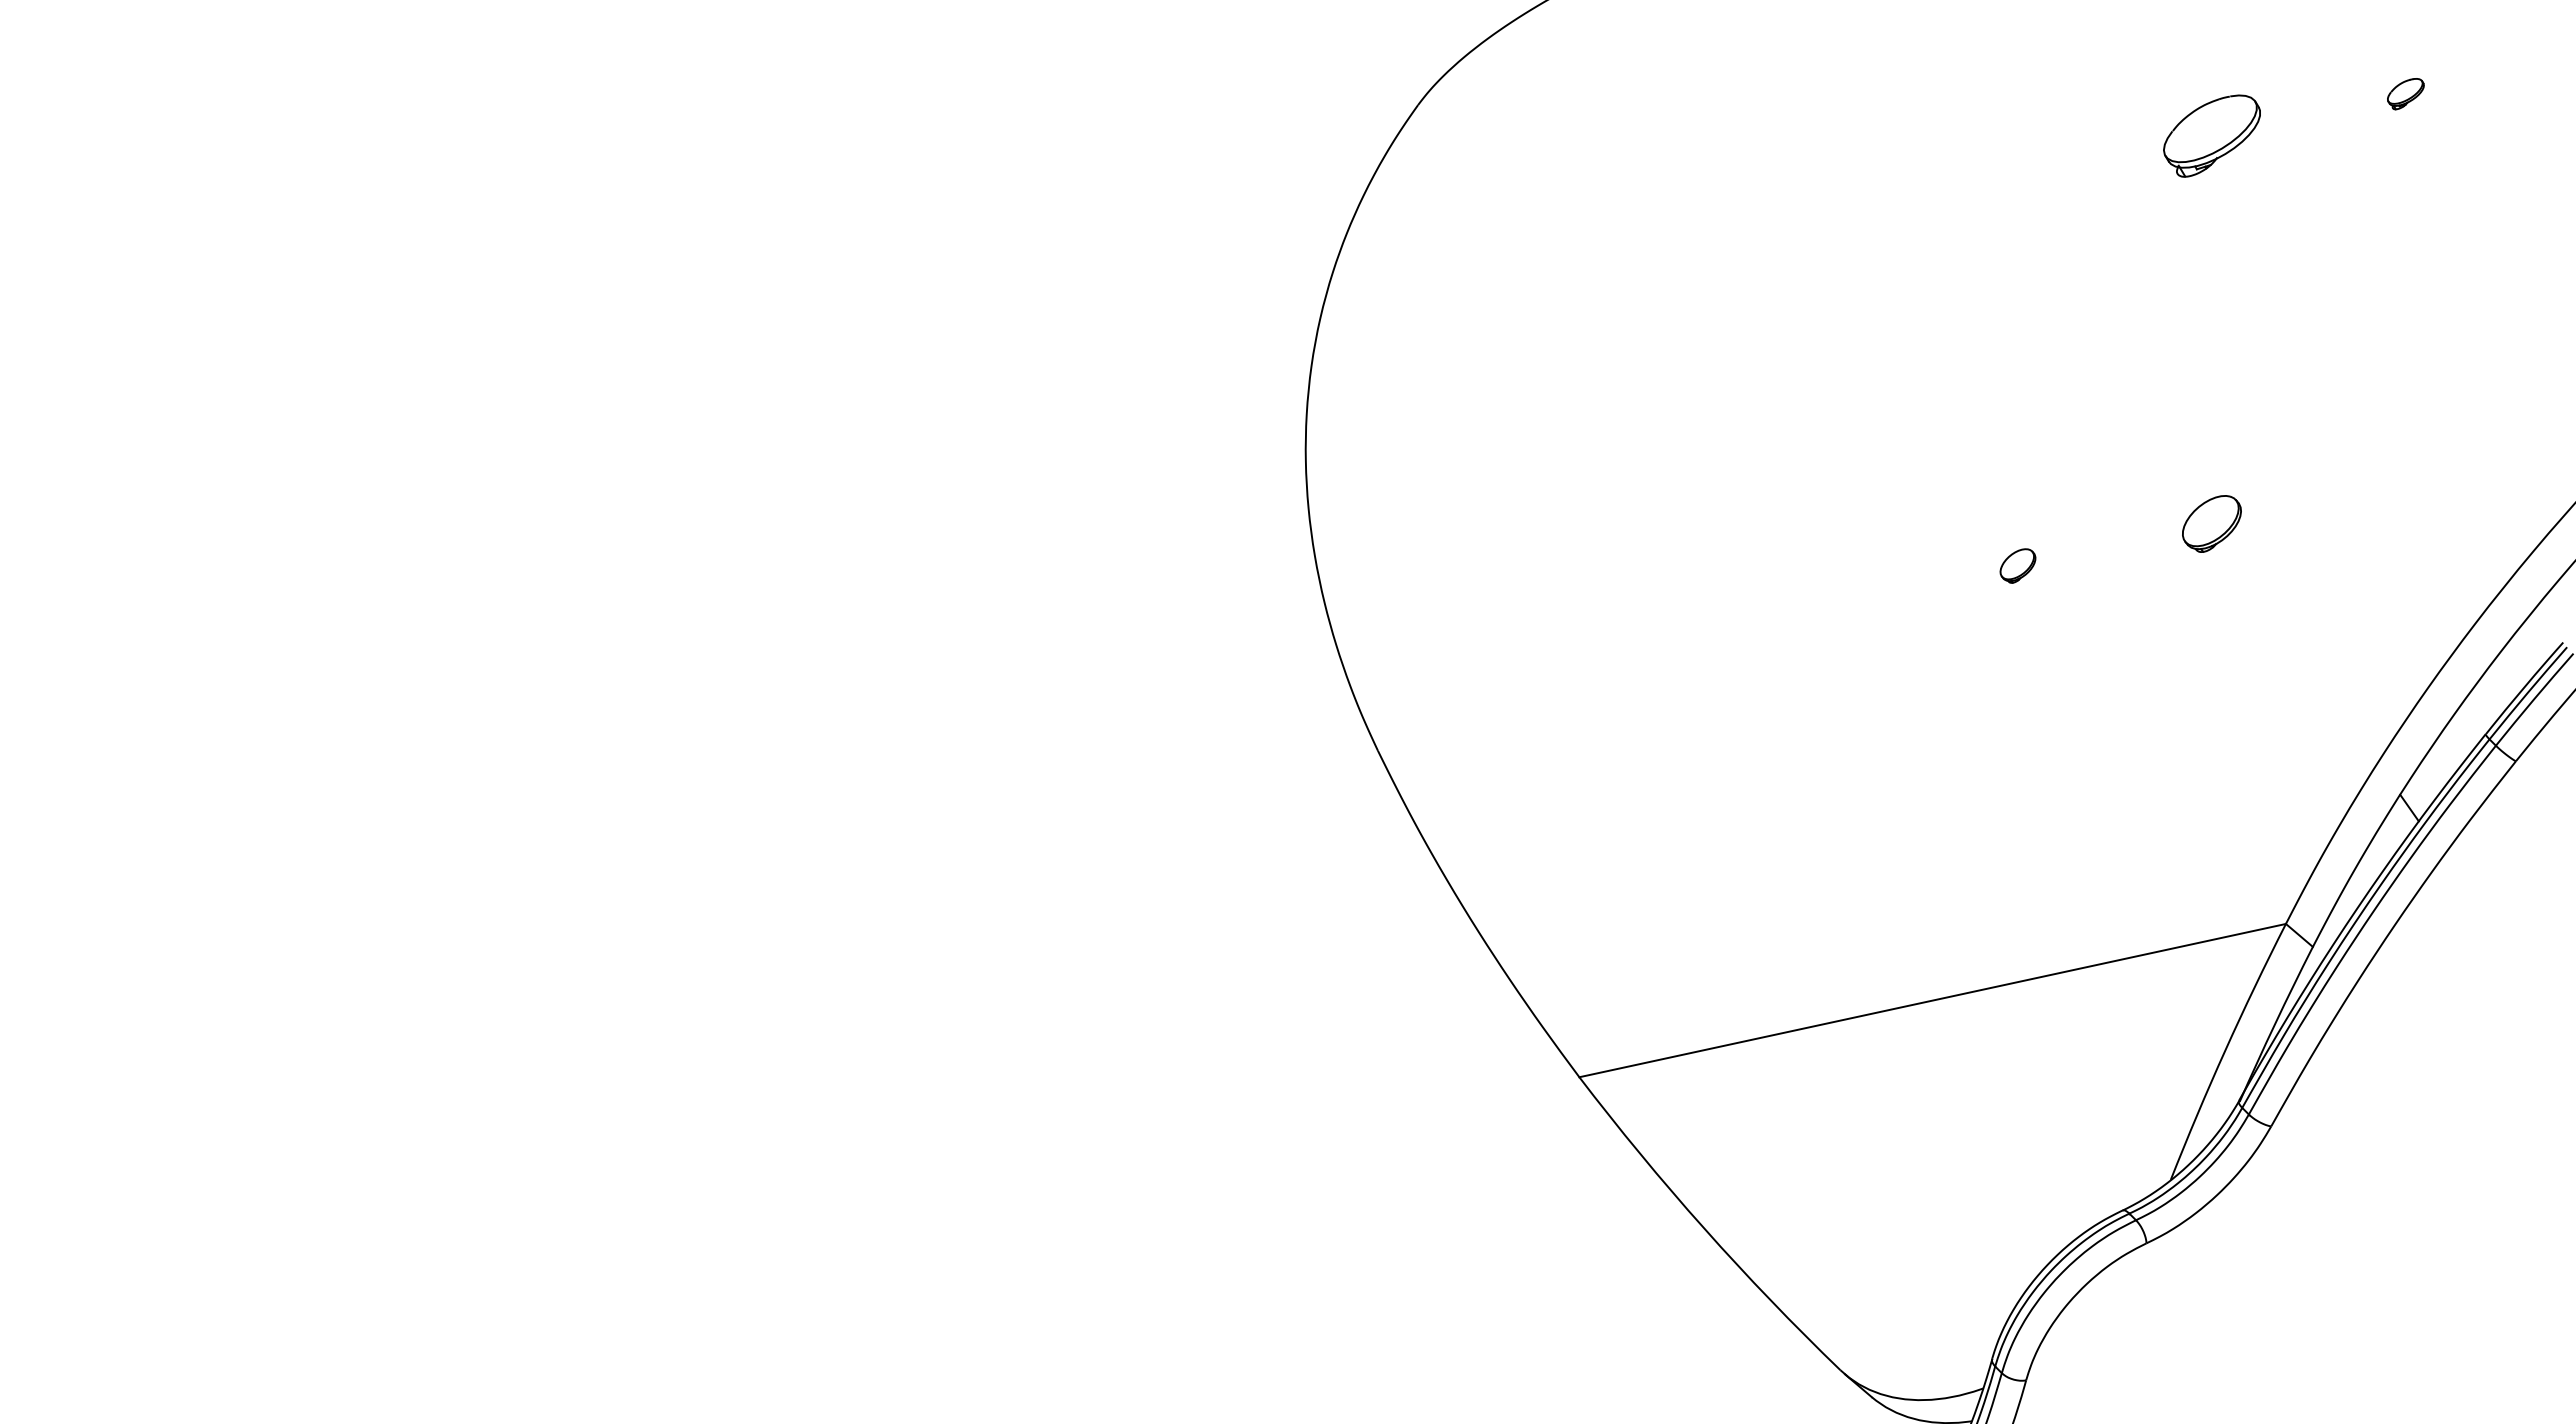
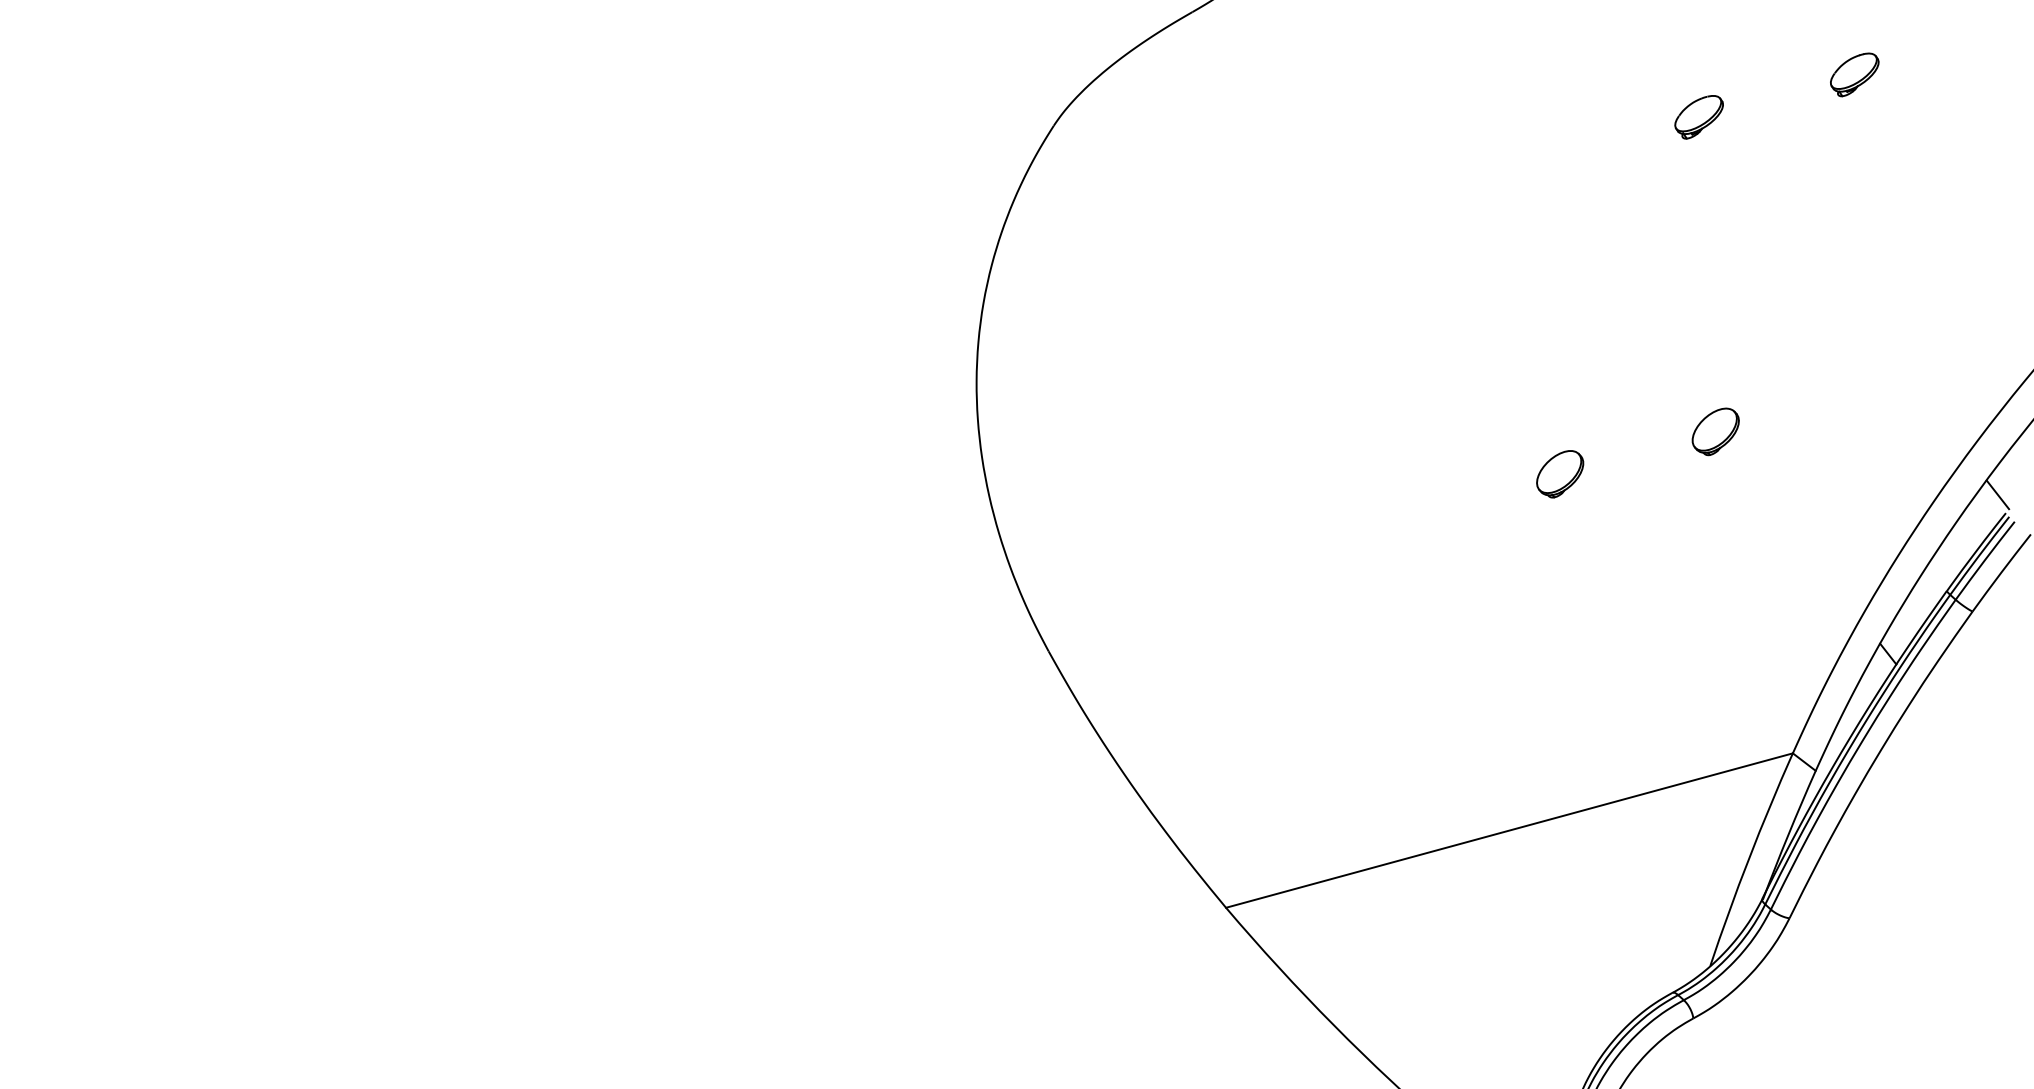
part: (2405, 93) -> (1854, 74), size x1.67
part: (2211, 136) -> (1698, 117), size x0.62
part: (2017, 565) -> (1559, 473), size x1.67
line: (2554, 619) -> (1997, 494), added

